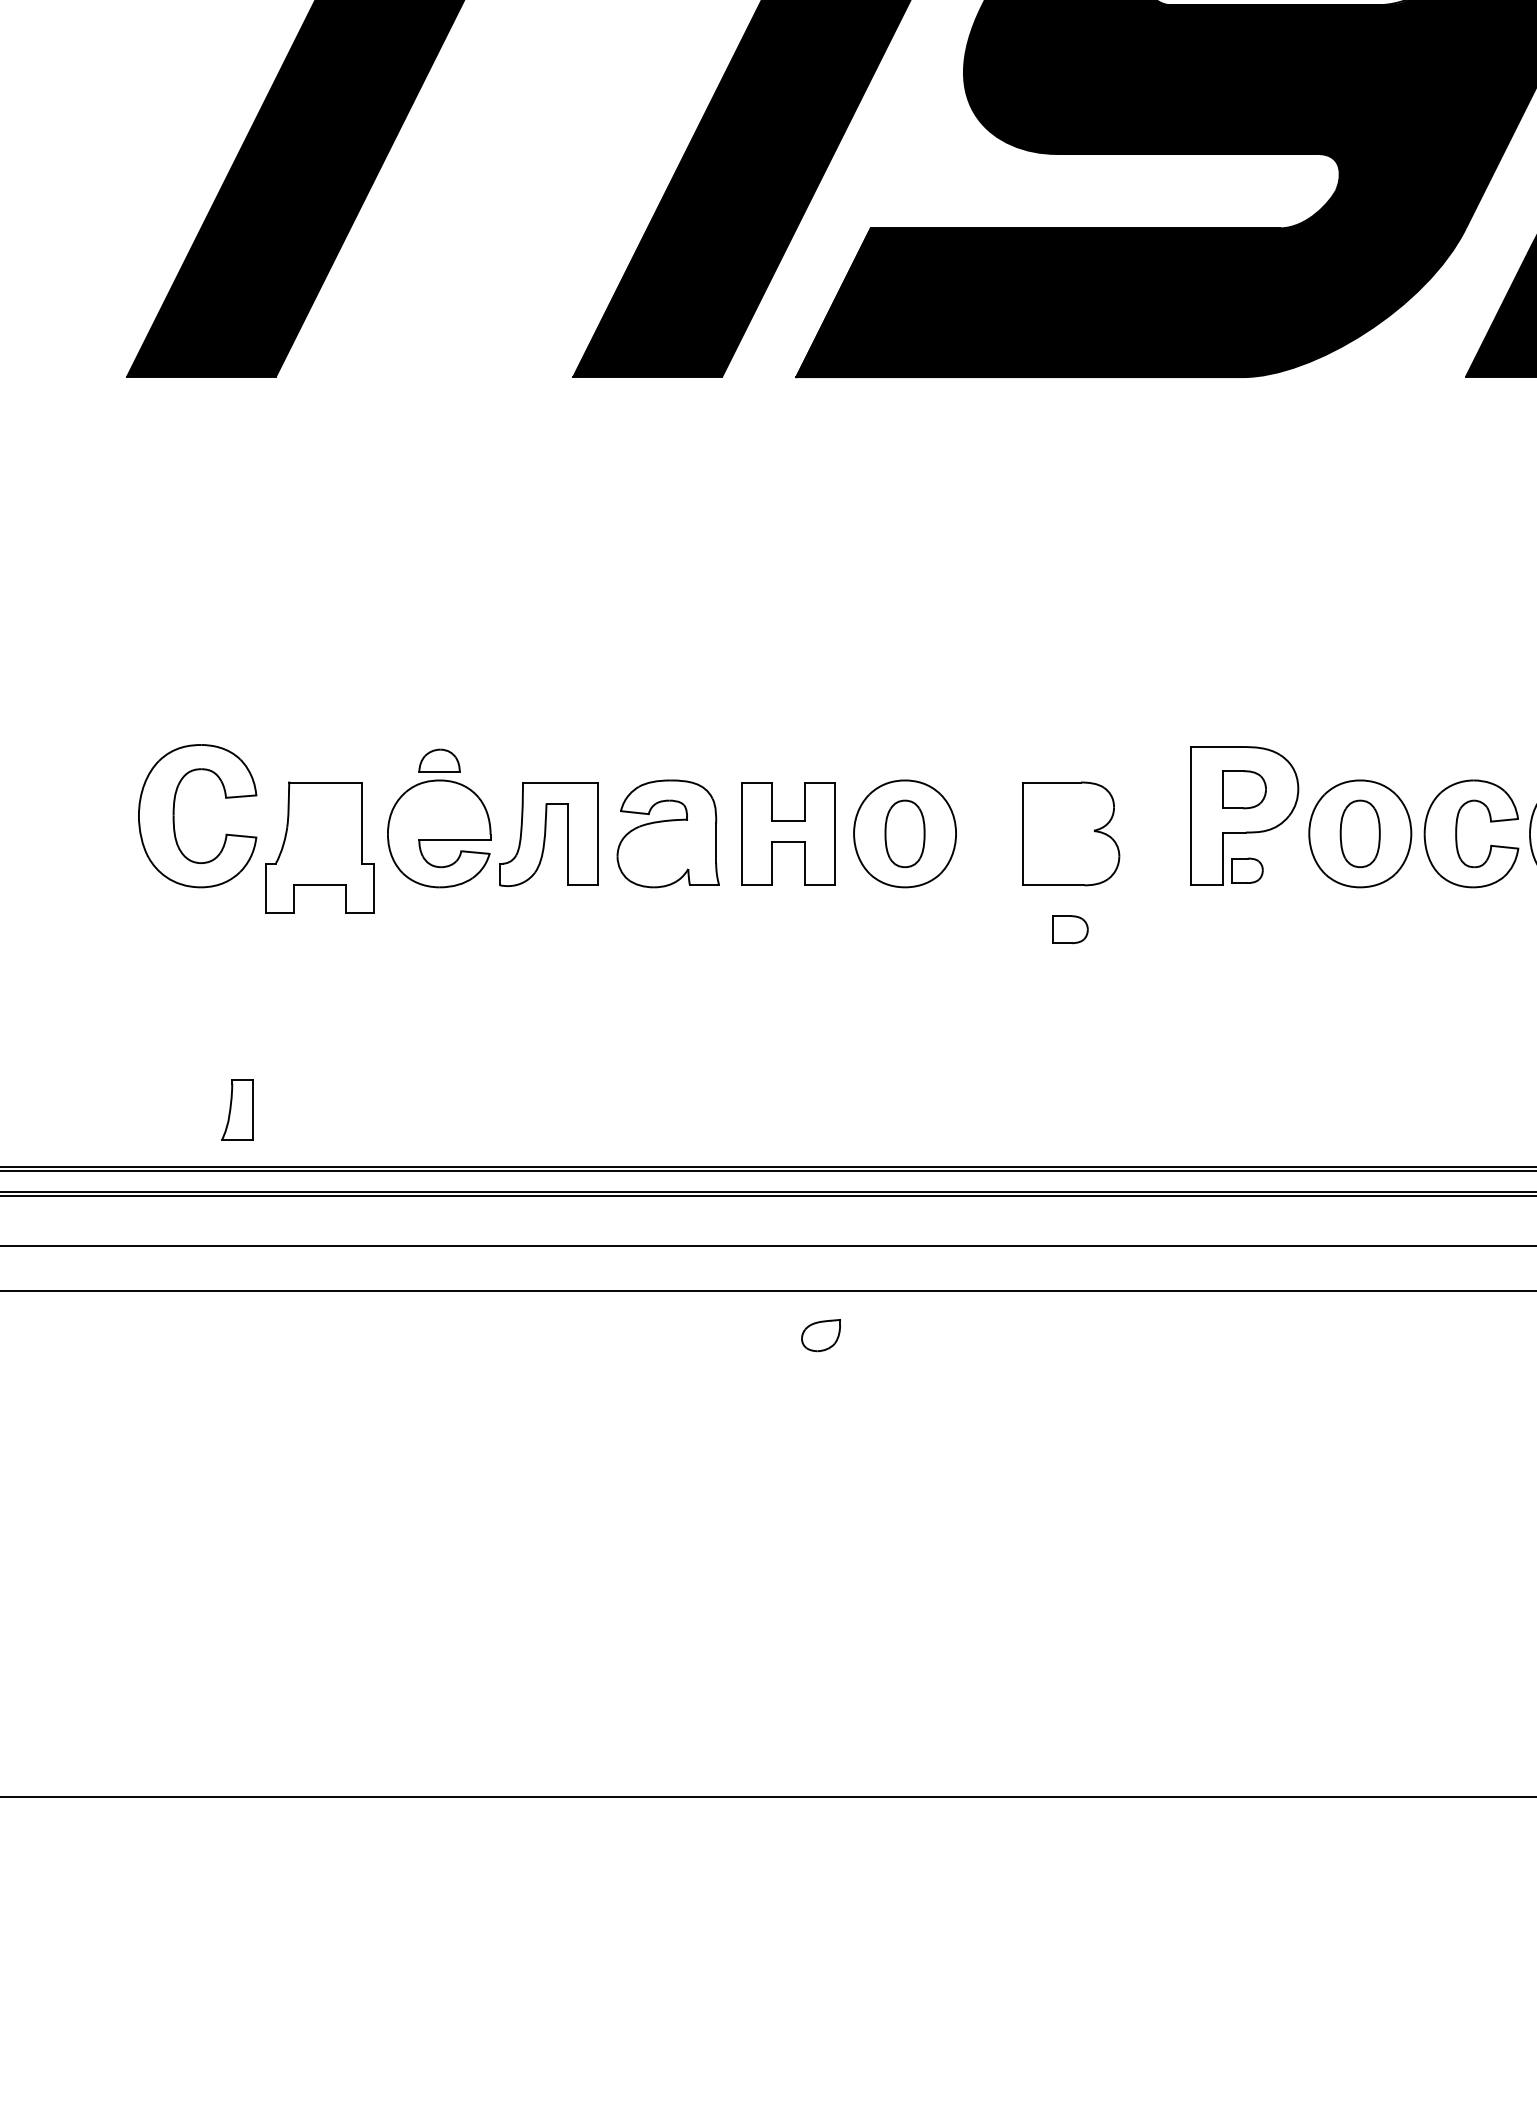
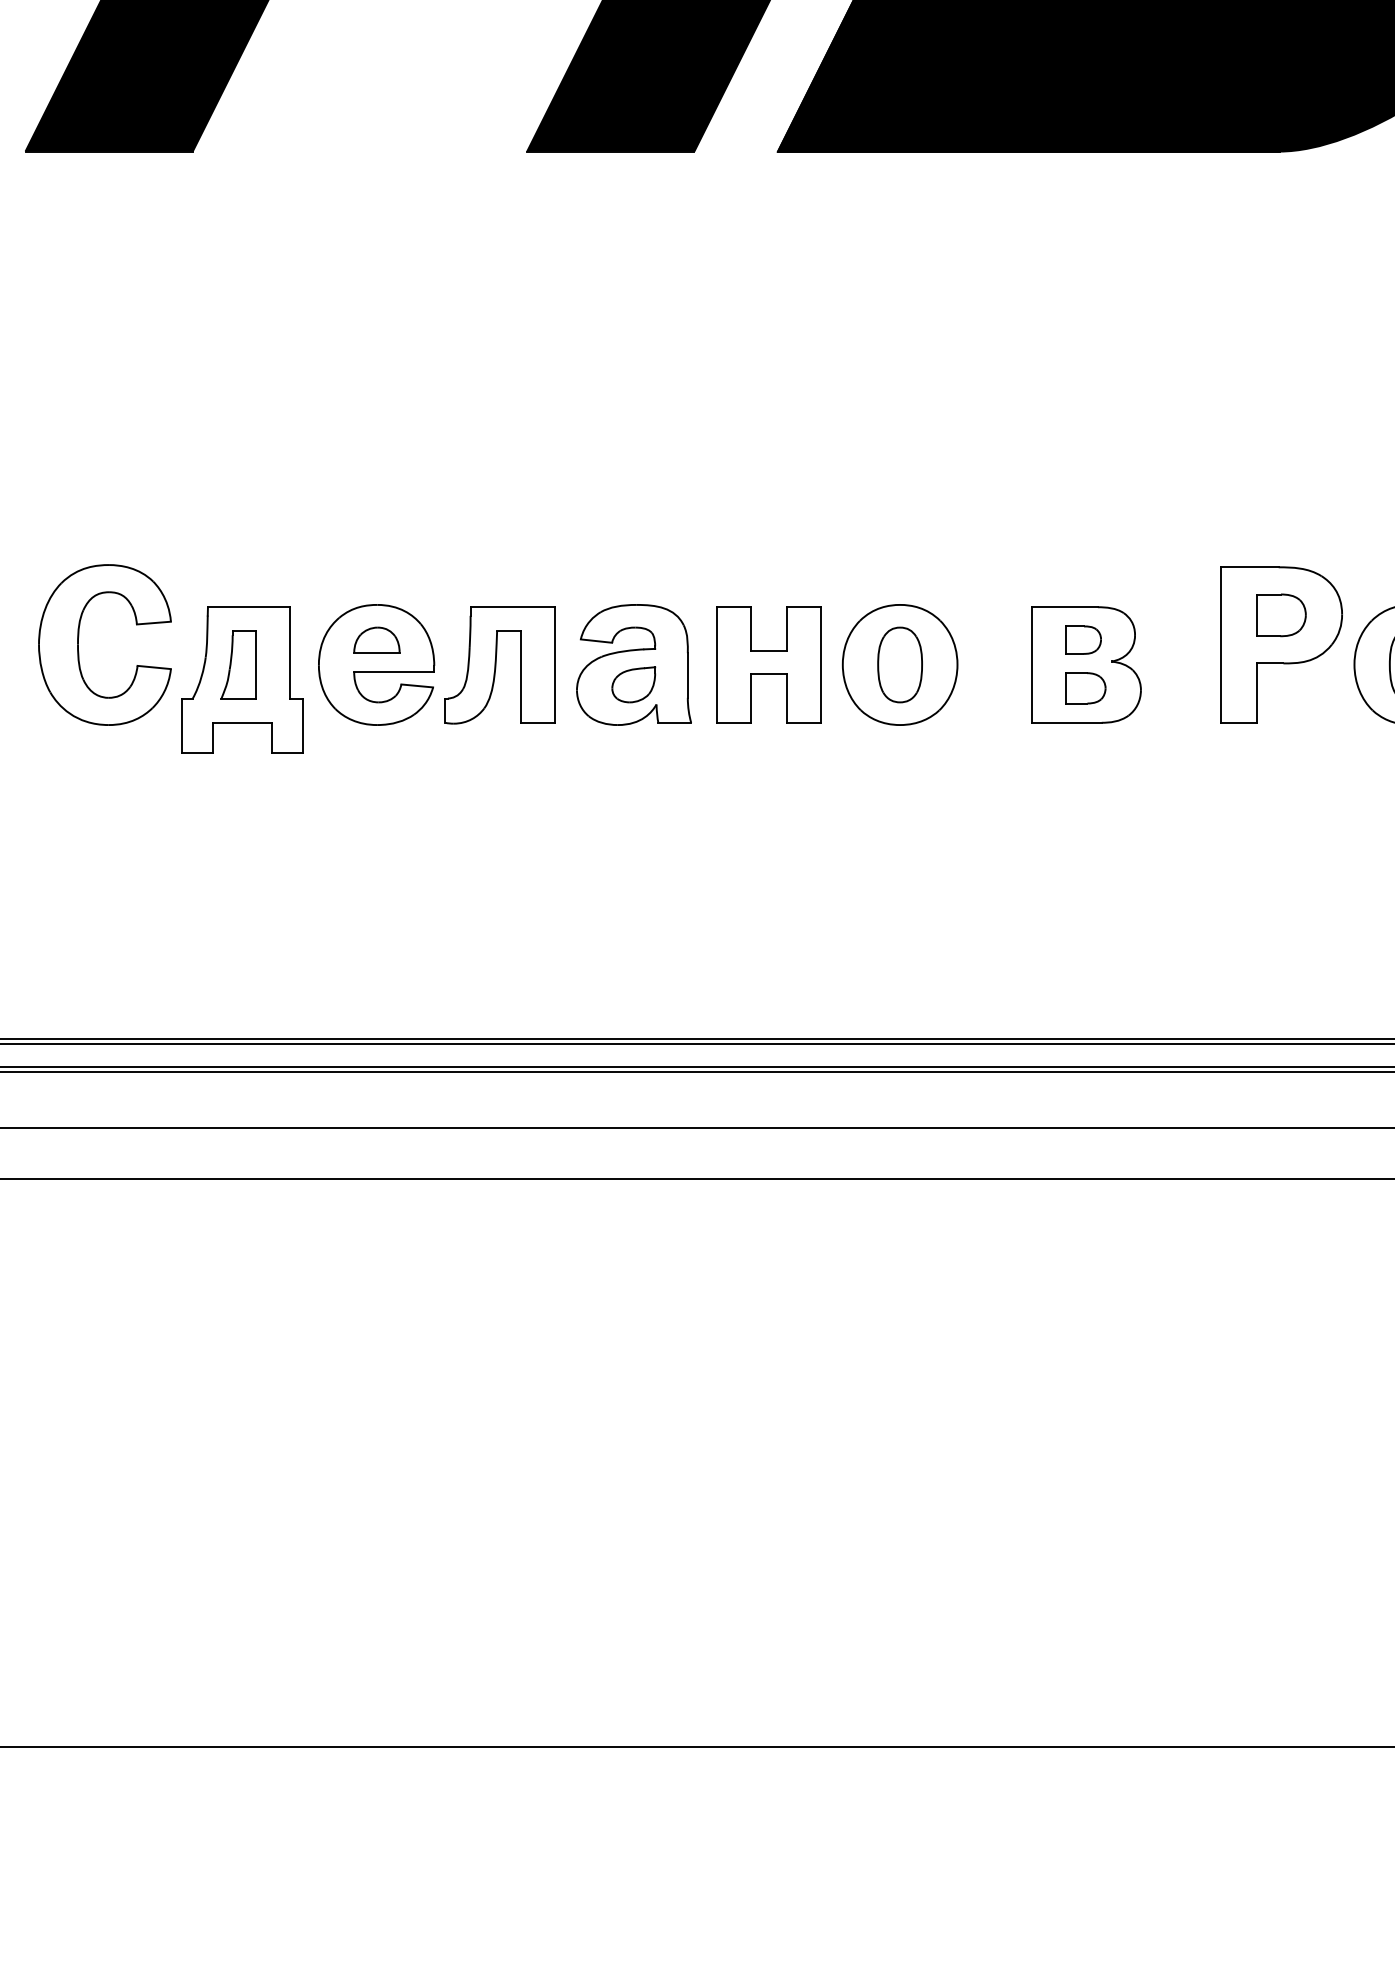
part: (439, 760) -> (376, 639), moved
part: (1247, 870) -> (1083, 639), moved
part: (1070, 929) -> (1086, 688), moved
part: (237, 1109) -> (238, 664), moved
part: (820, 1335) -> (633, 684), moved

